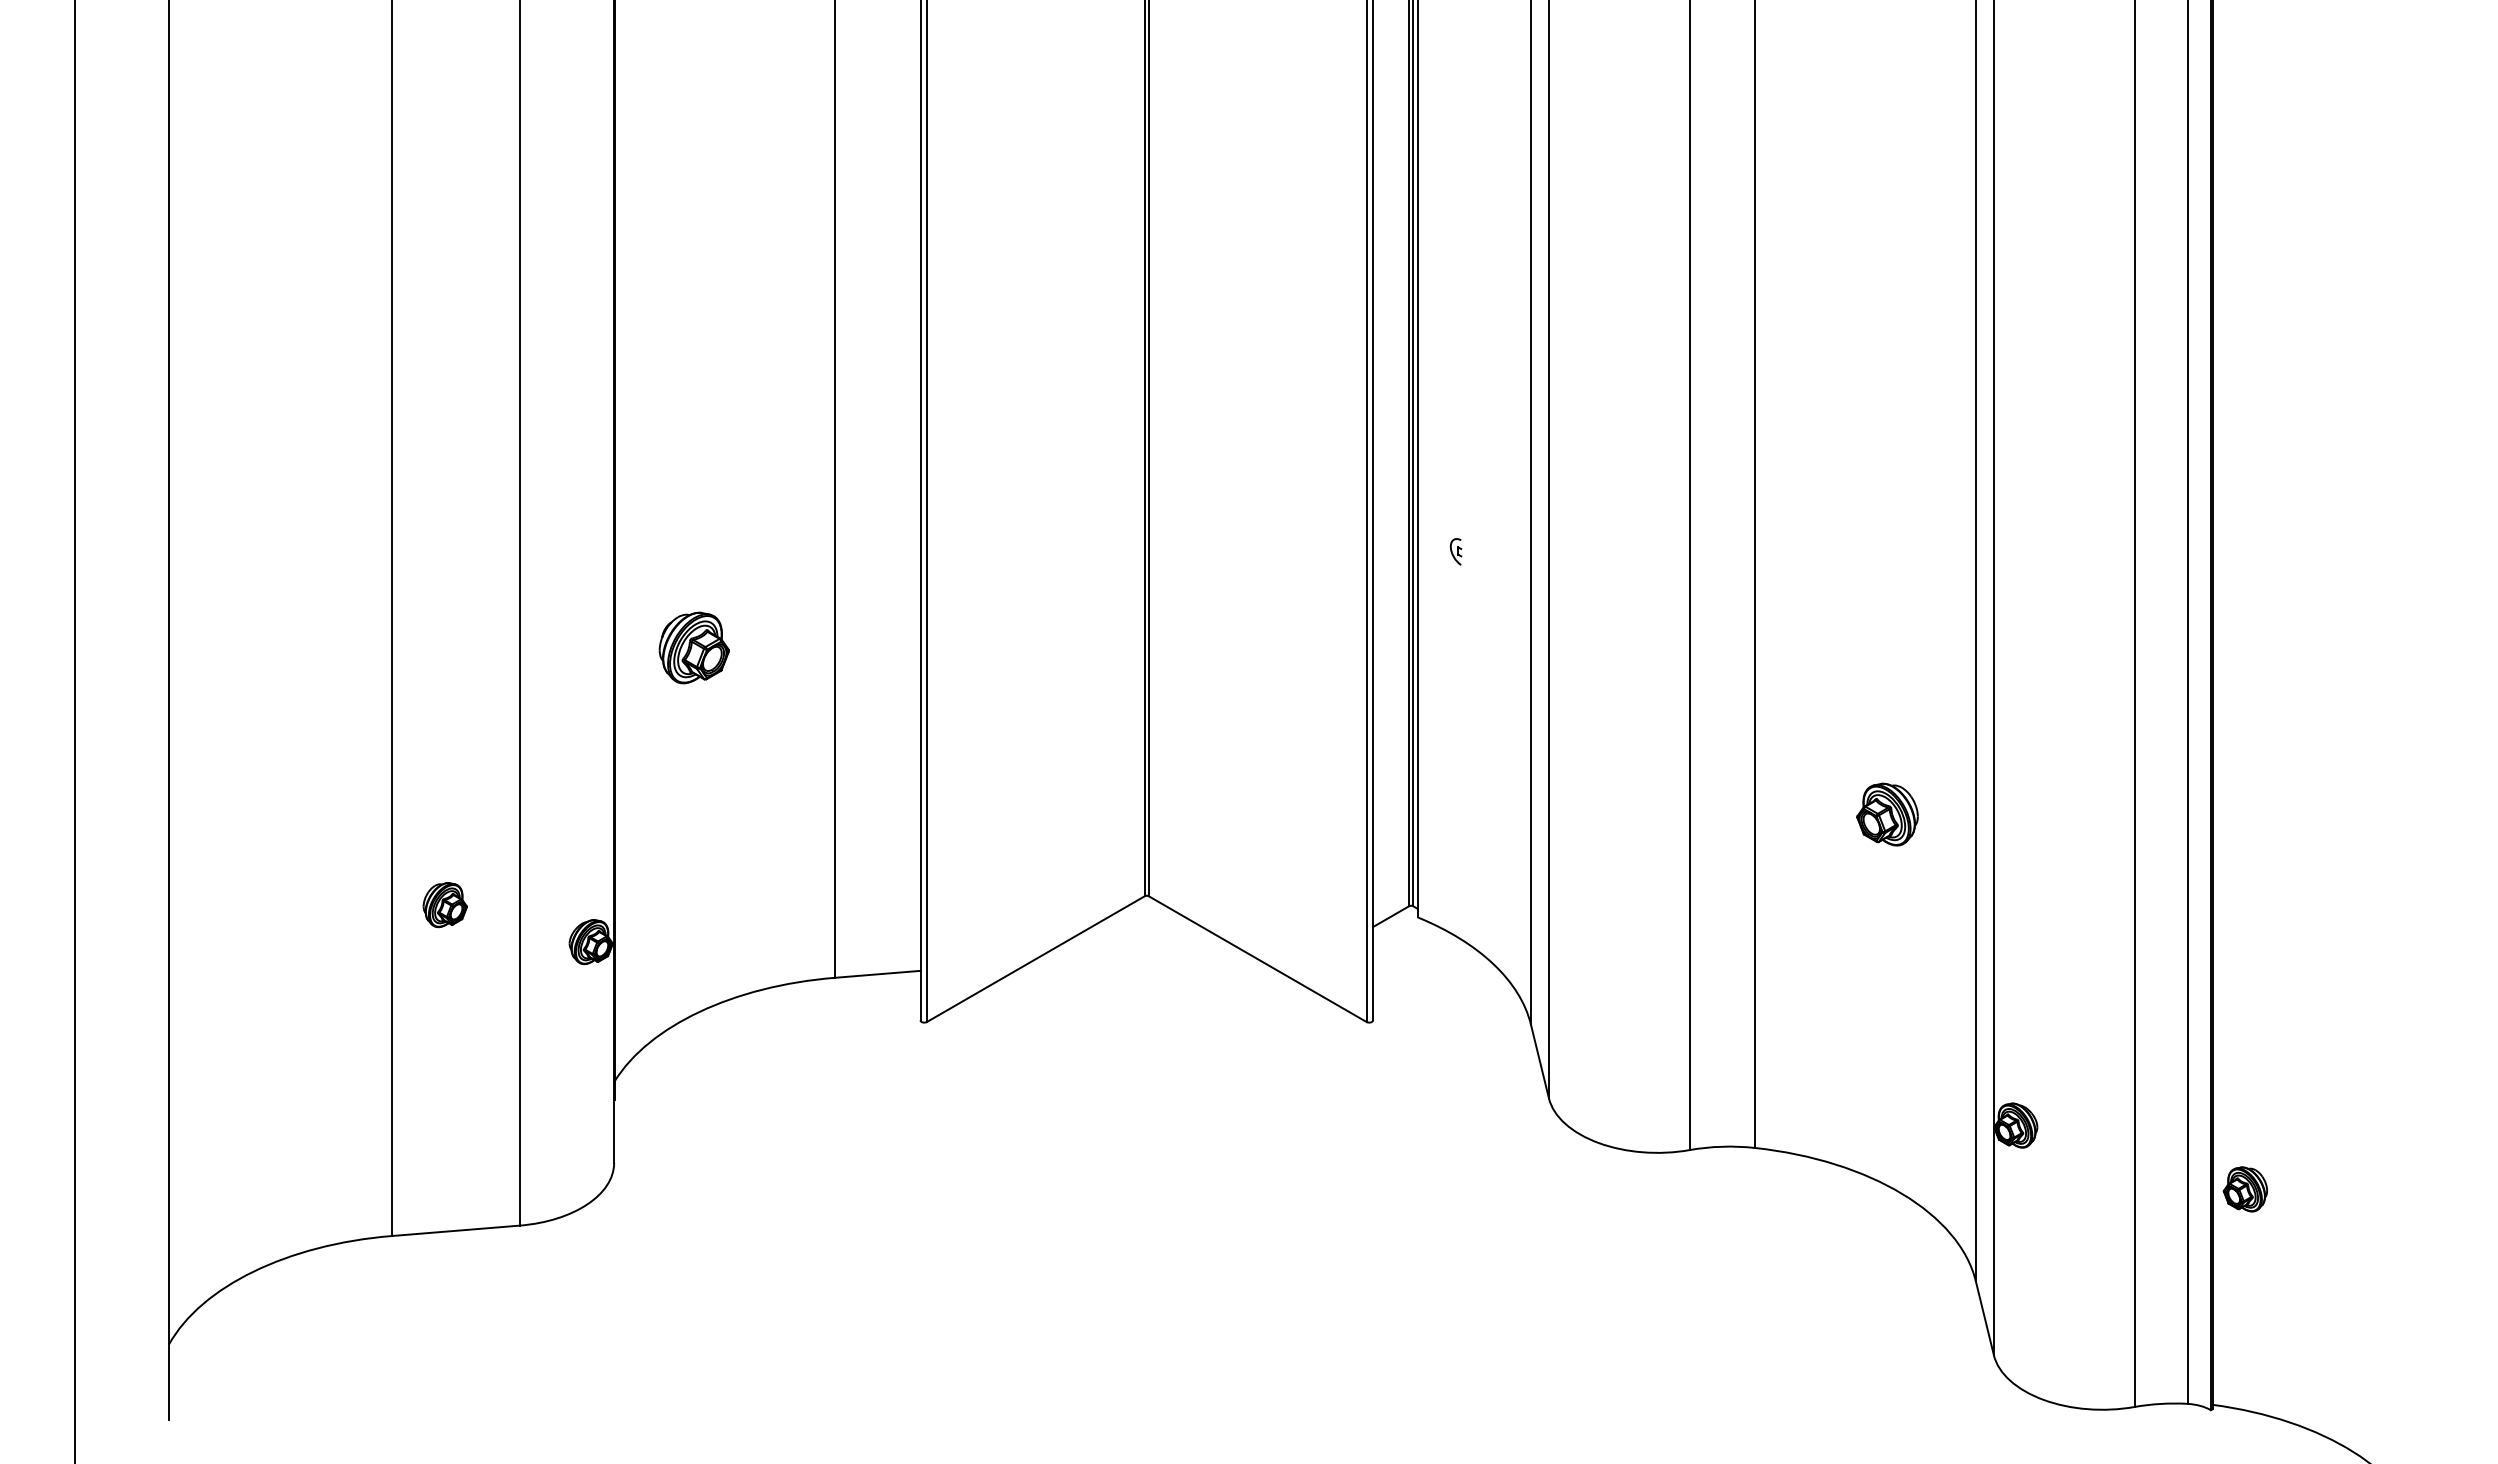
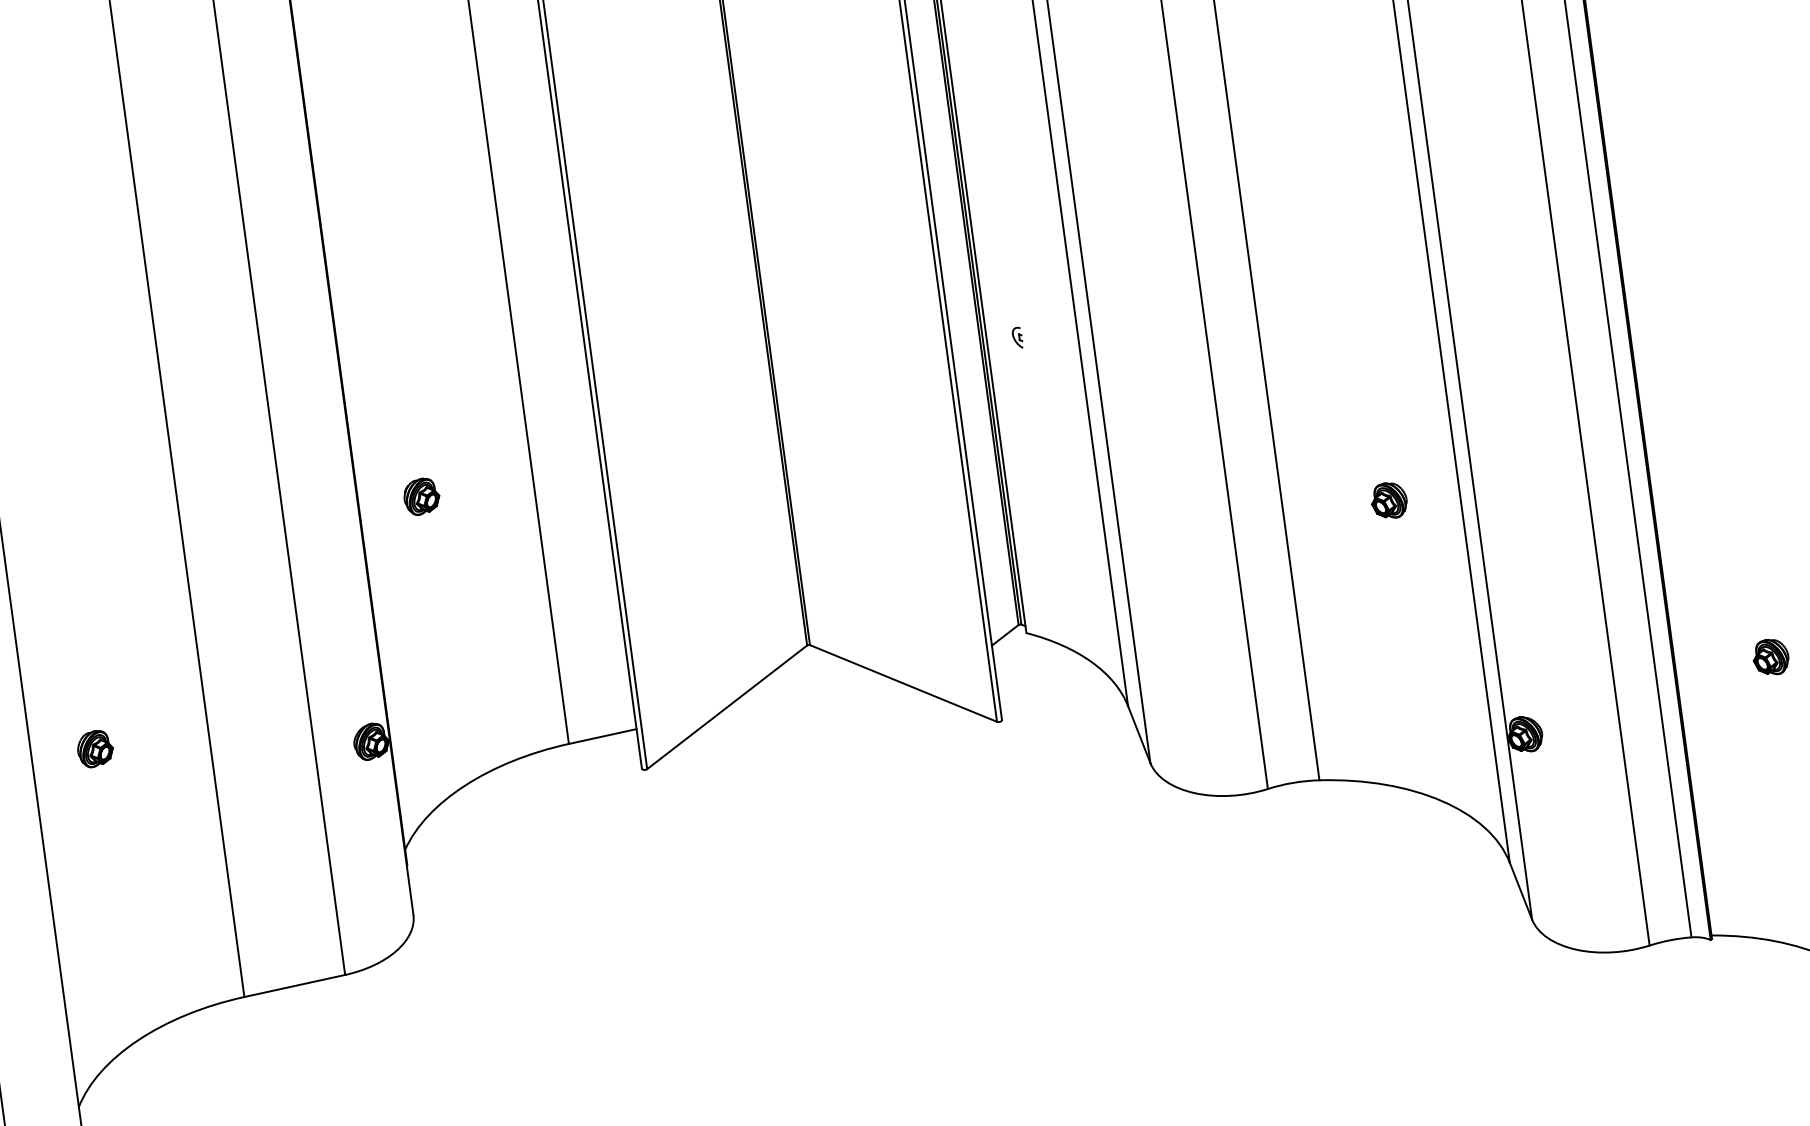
part: (693, 648) -> (421, 497), size x0.62
part: (1887, 814) -> (1389, 500), size x0.71
part: (444, 905) -> (94, 749), moved
part: (2244, 1189) -> (1770, 657), moved

